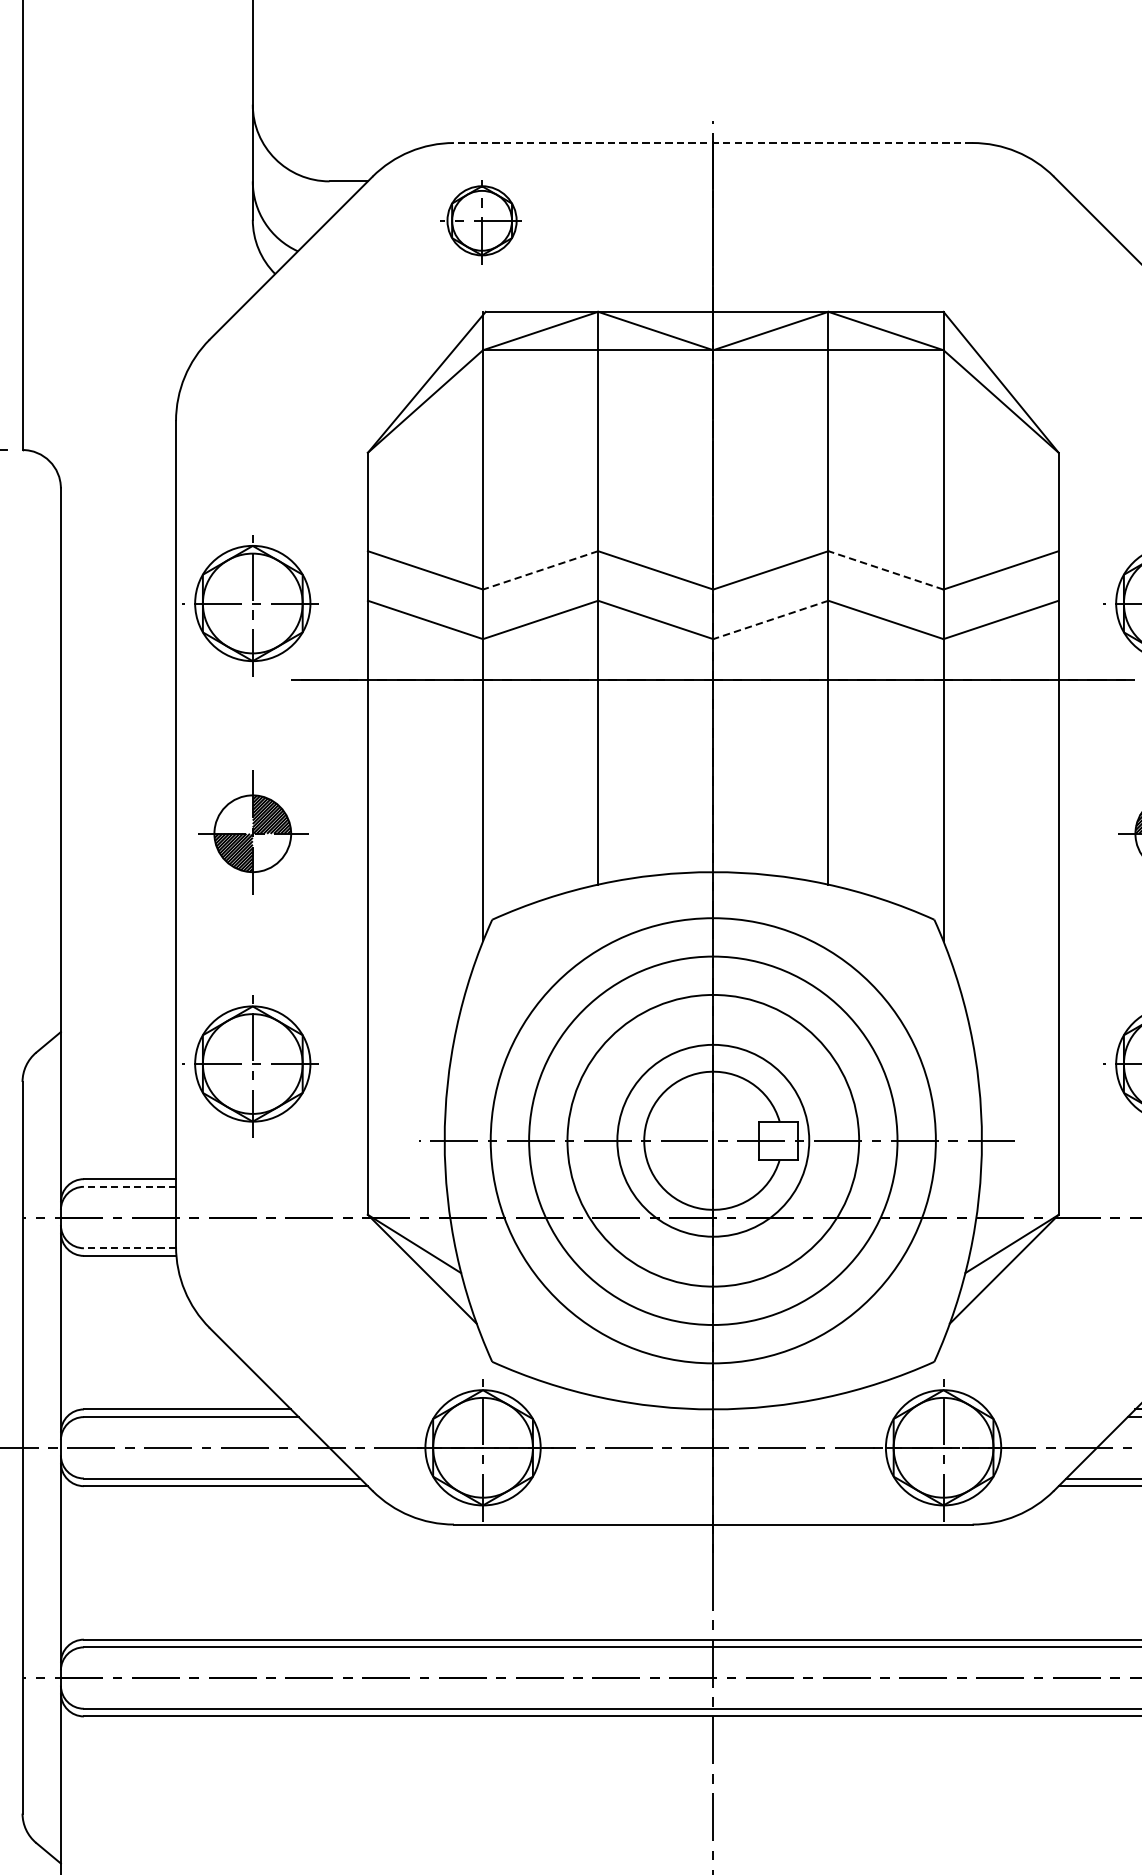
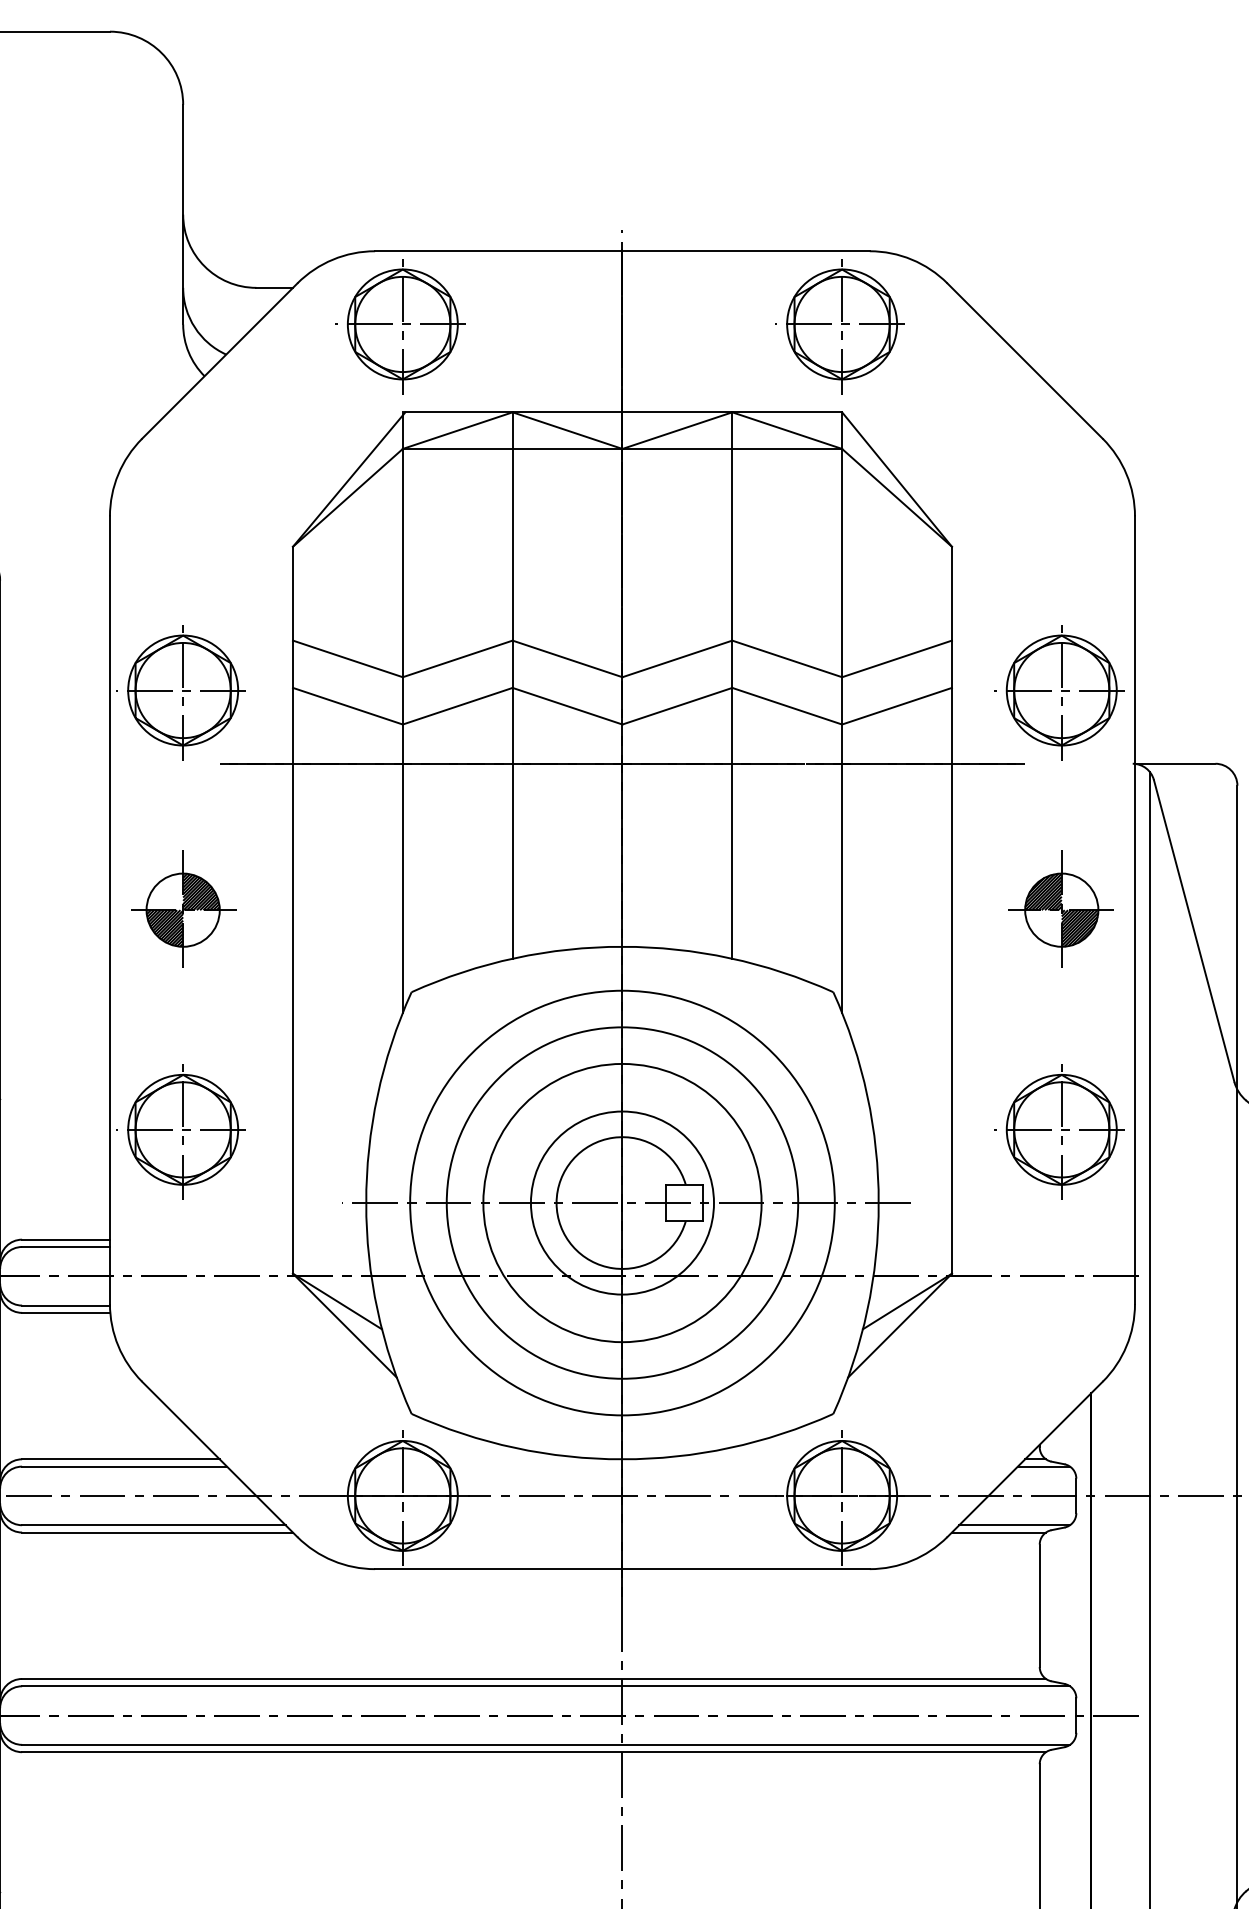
line: (712, 143) -> (621, 251), dashed -> solid
part: (480, 221) -> (400, 326), size x1.67
part: (940, 221) -> (839, 326), added
line: (540, 569) -> (457, 658), dashed -> solid
line: (886, 569) -> (787, 658), dashed -> solid
line: (770, 620) -> (677, 706), dashed -> solid
line: (130, 1187) -> (66, 1247), dashed -> solid
line: (130, 1248) -> (66, 1305), dashed -> solid

